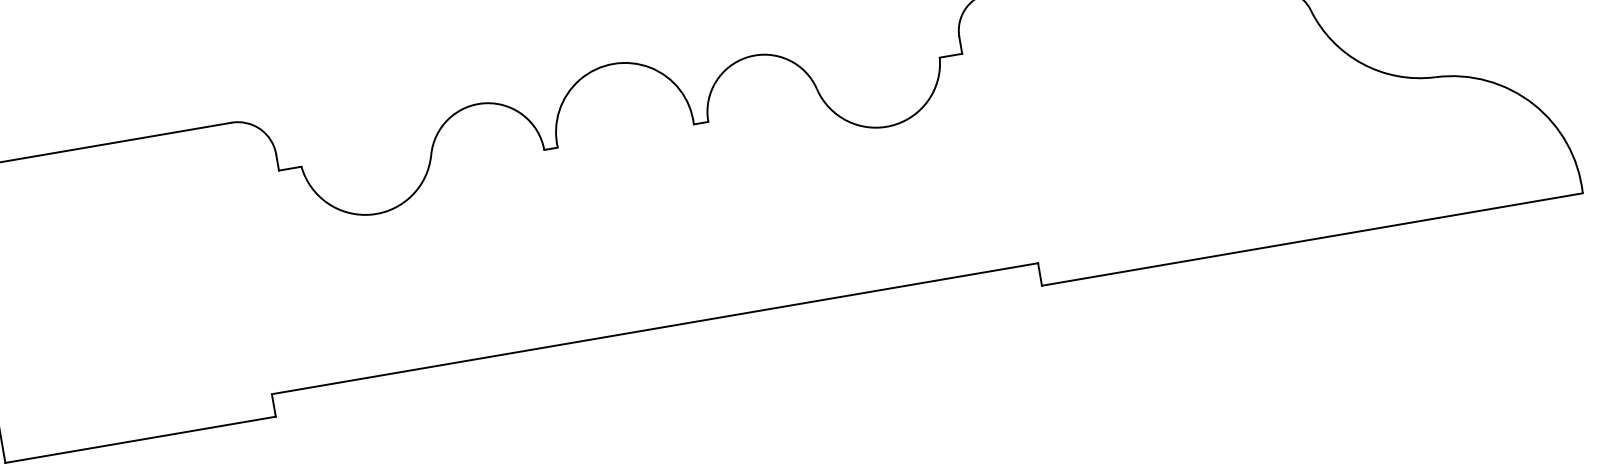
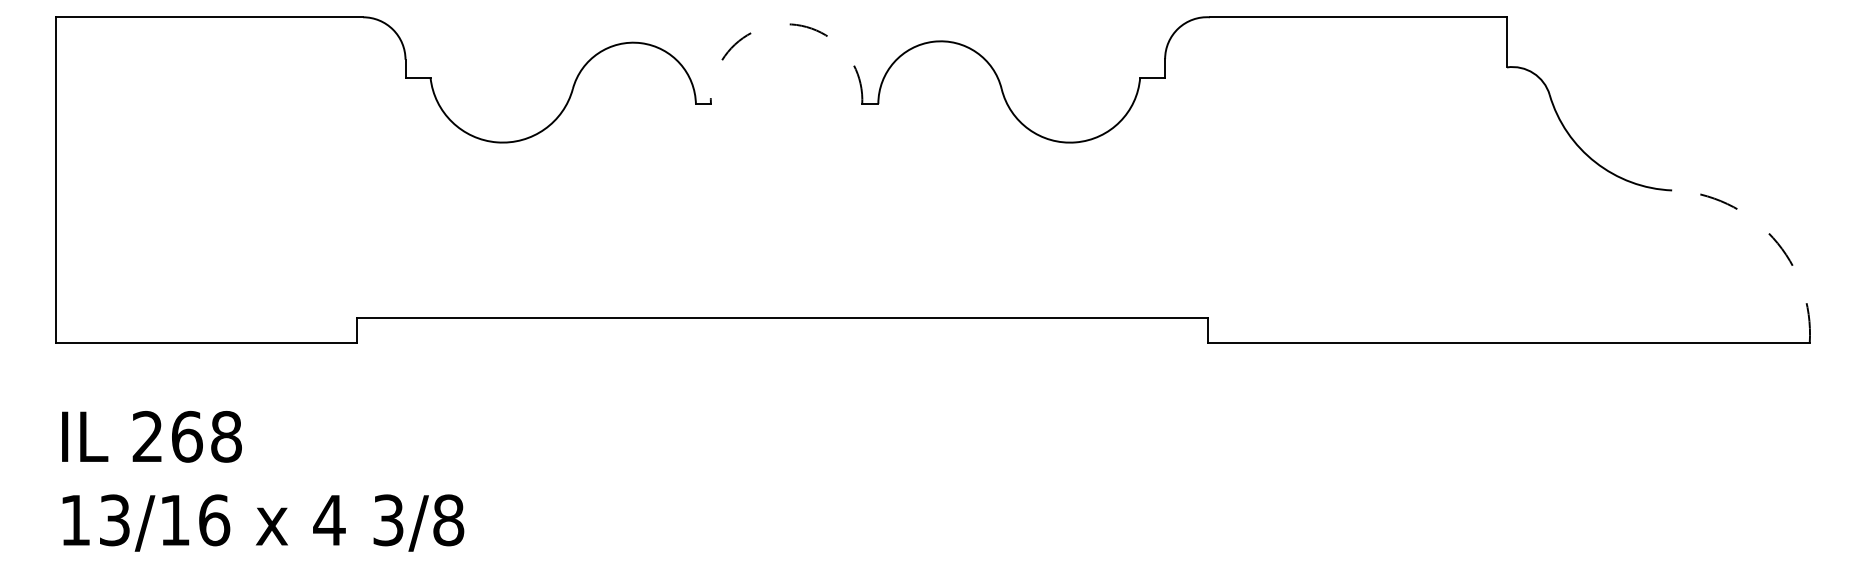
arc: (613, 64) -> (786, 24), solid -> dashed
arc: (1533, 103) -> (1773, 237), solid -> dashed

